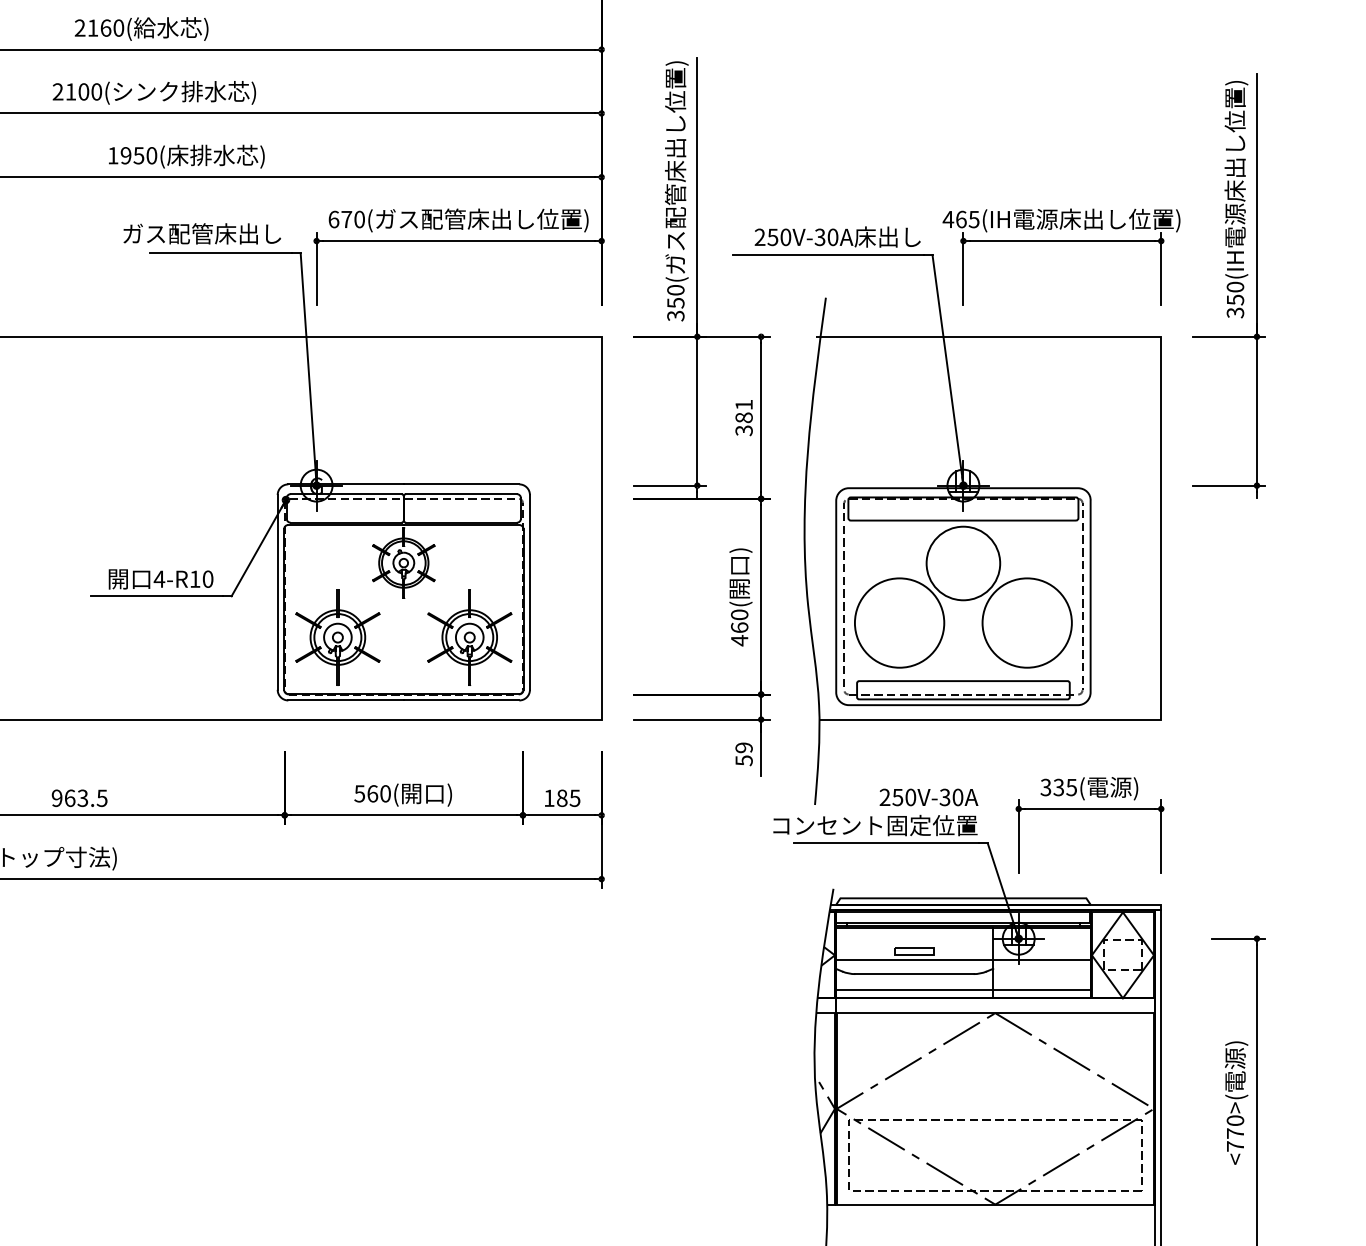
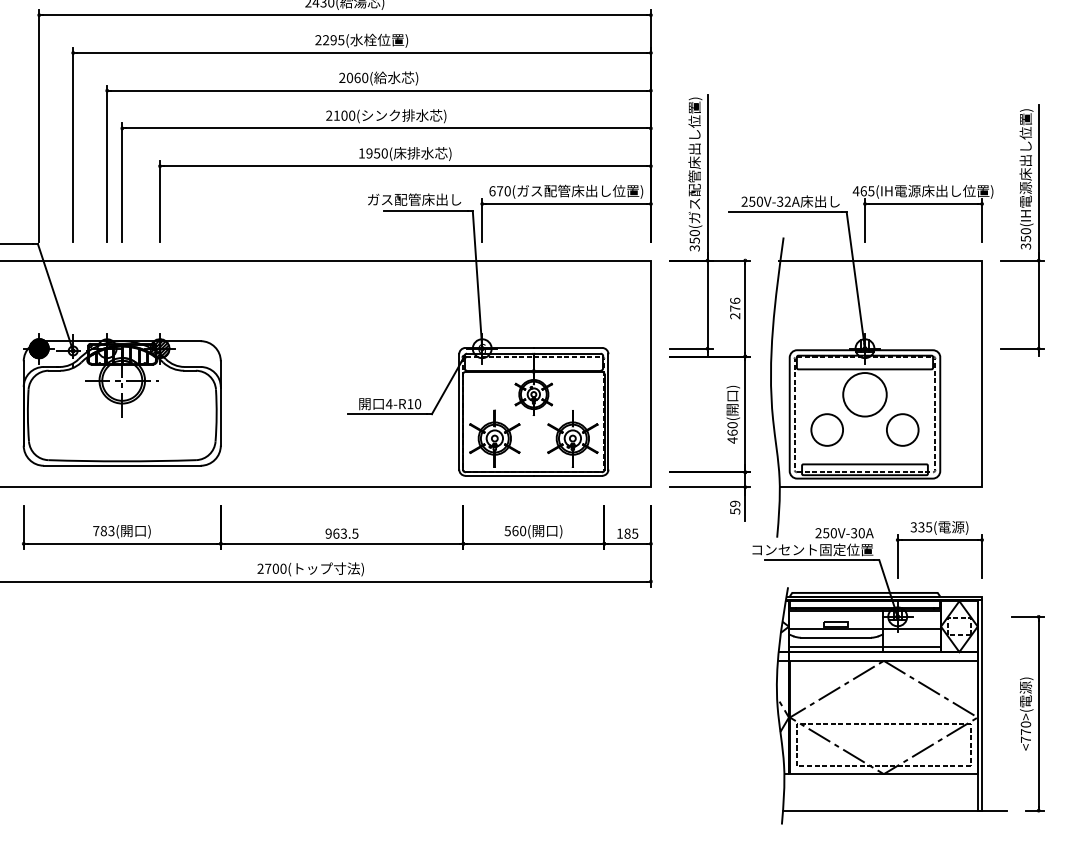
text: (92, 27) -> (349, 77), 2160 -> 2060
text: (832, 236) -> (787, 201), 250V-30A -> 250V-32A
text: (744, 417) -> (735, 308), 381 -> 276
circle: (898, 622) -> (826, 429), size x0.6
circle: (1026, 622) -> (902, 429), size x0.6

